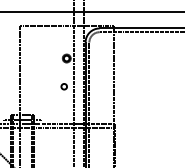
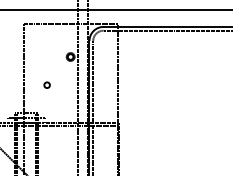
circle: (63, 86) -> (46, 84), moved

